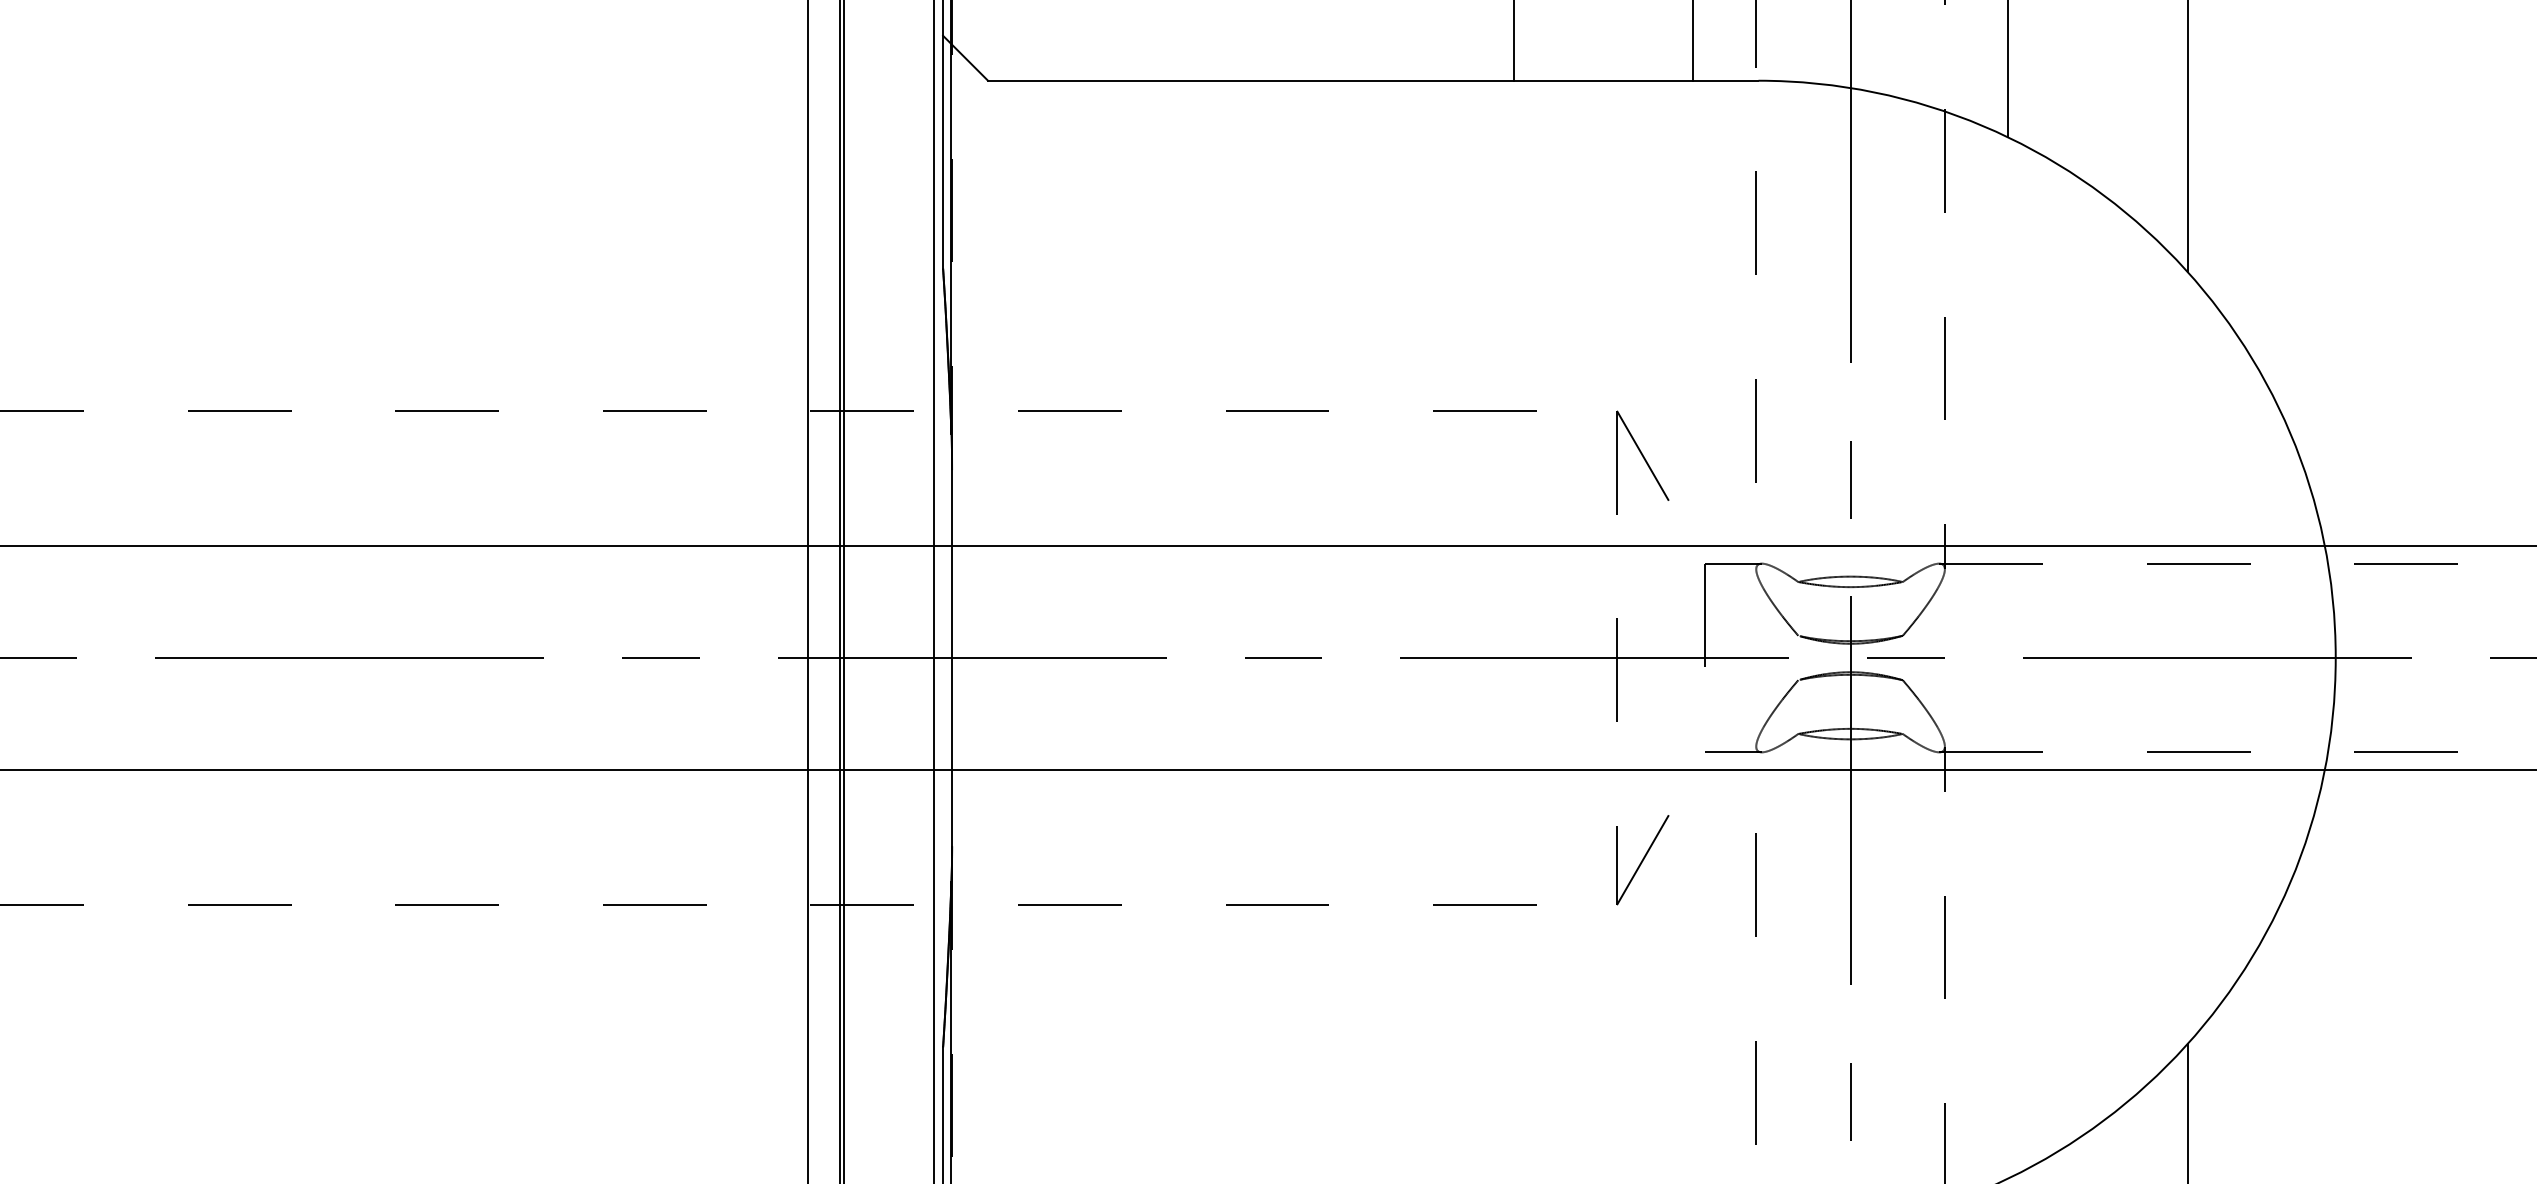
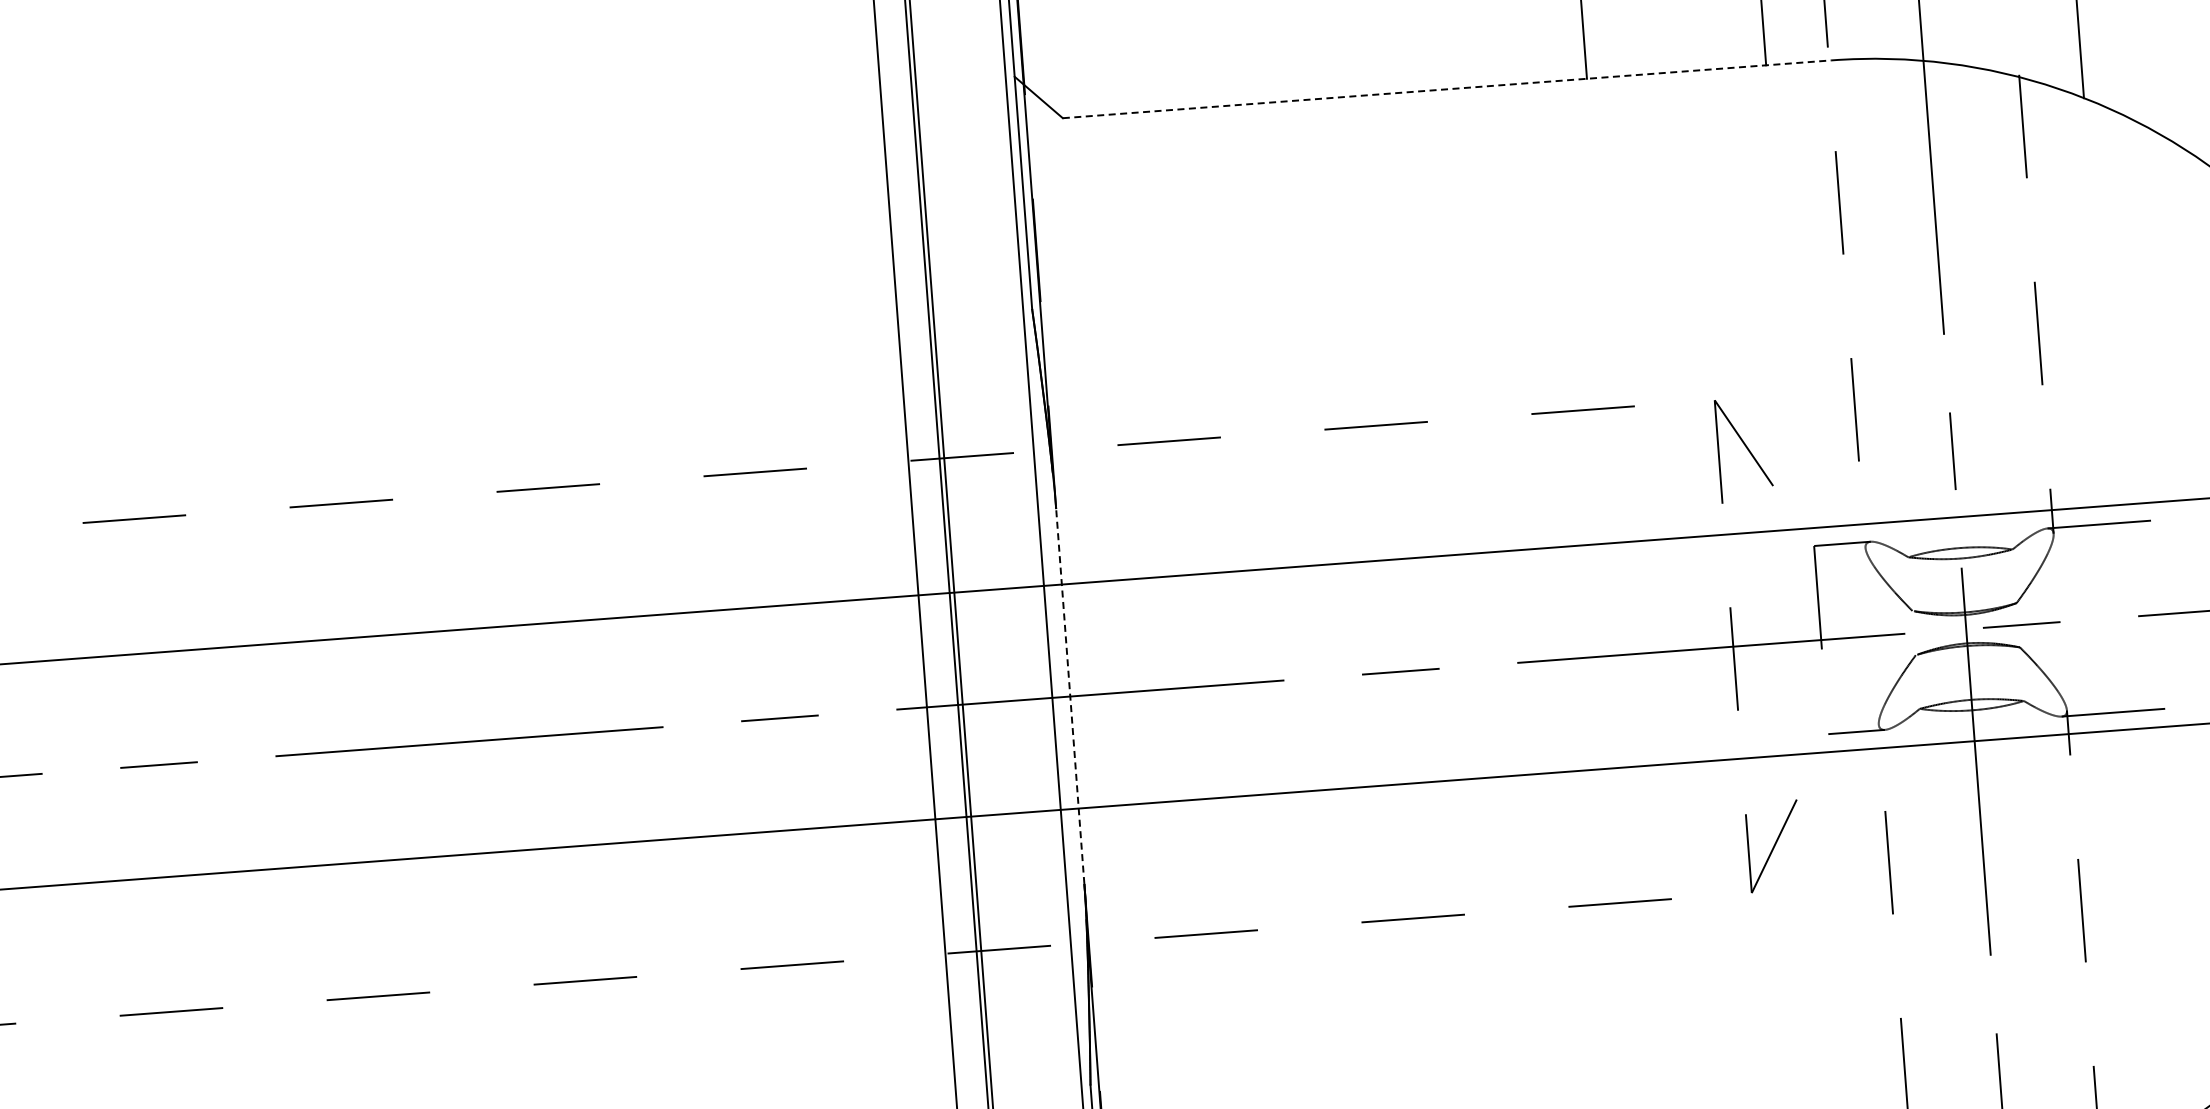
line: (1373, 80) -> (1447, 89), solid -> dashed
line: (952, 658) -> (1070, 697), solid -> dashed

